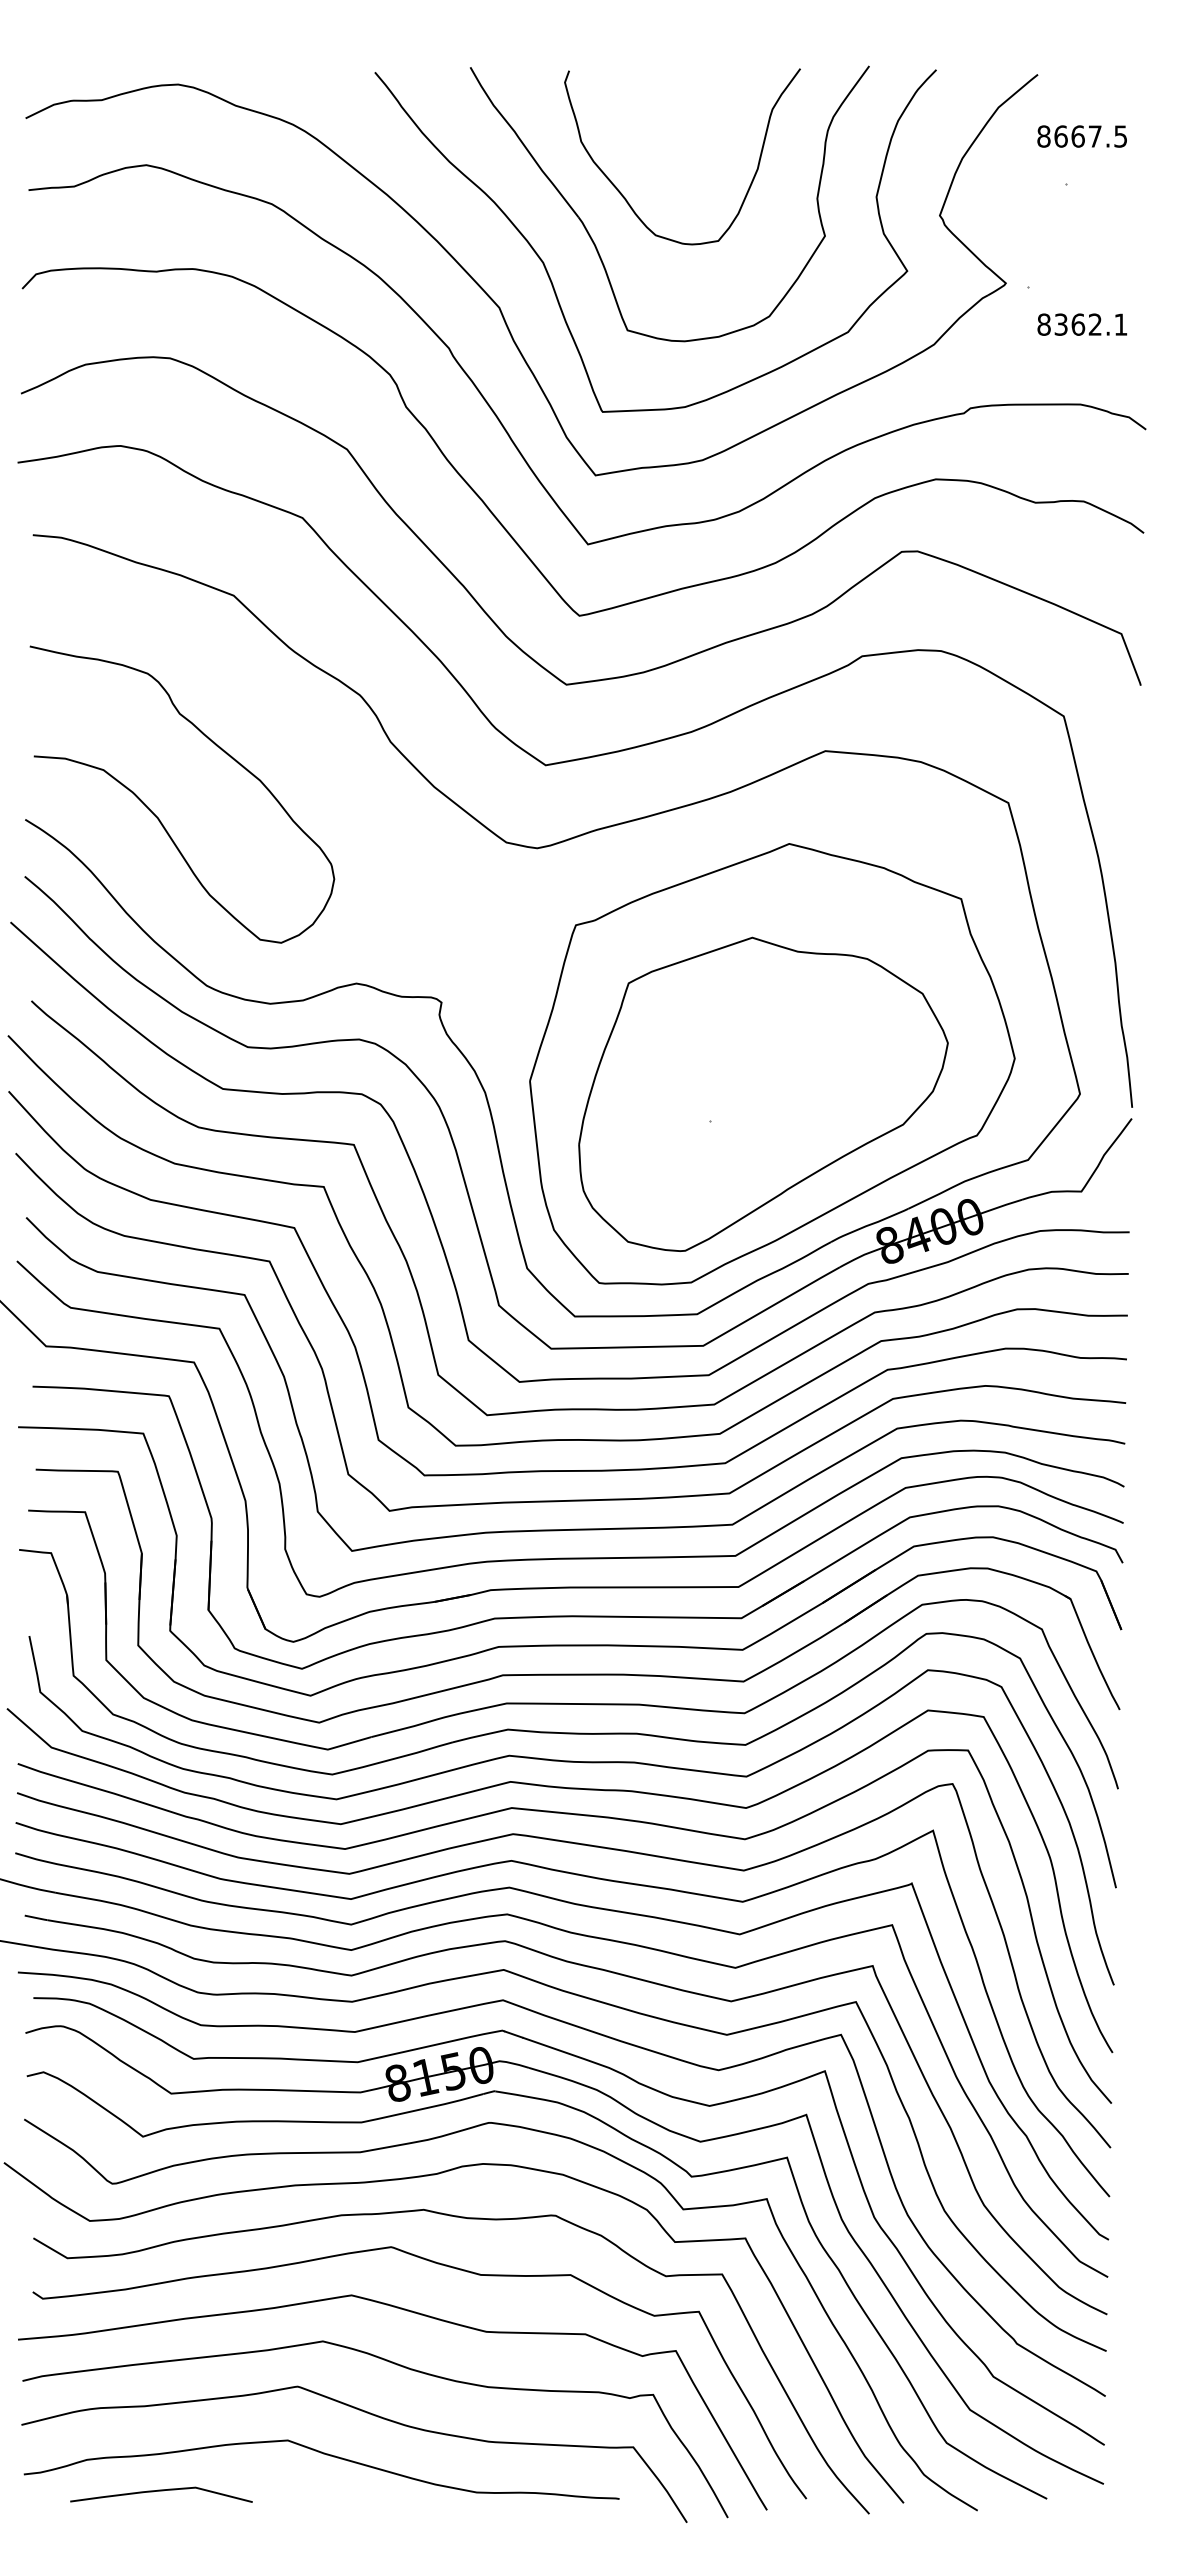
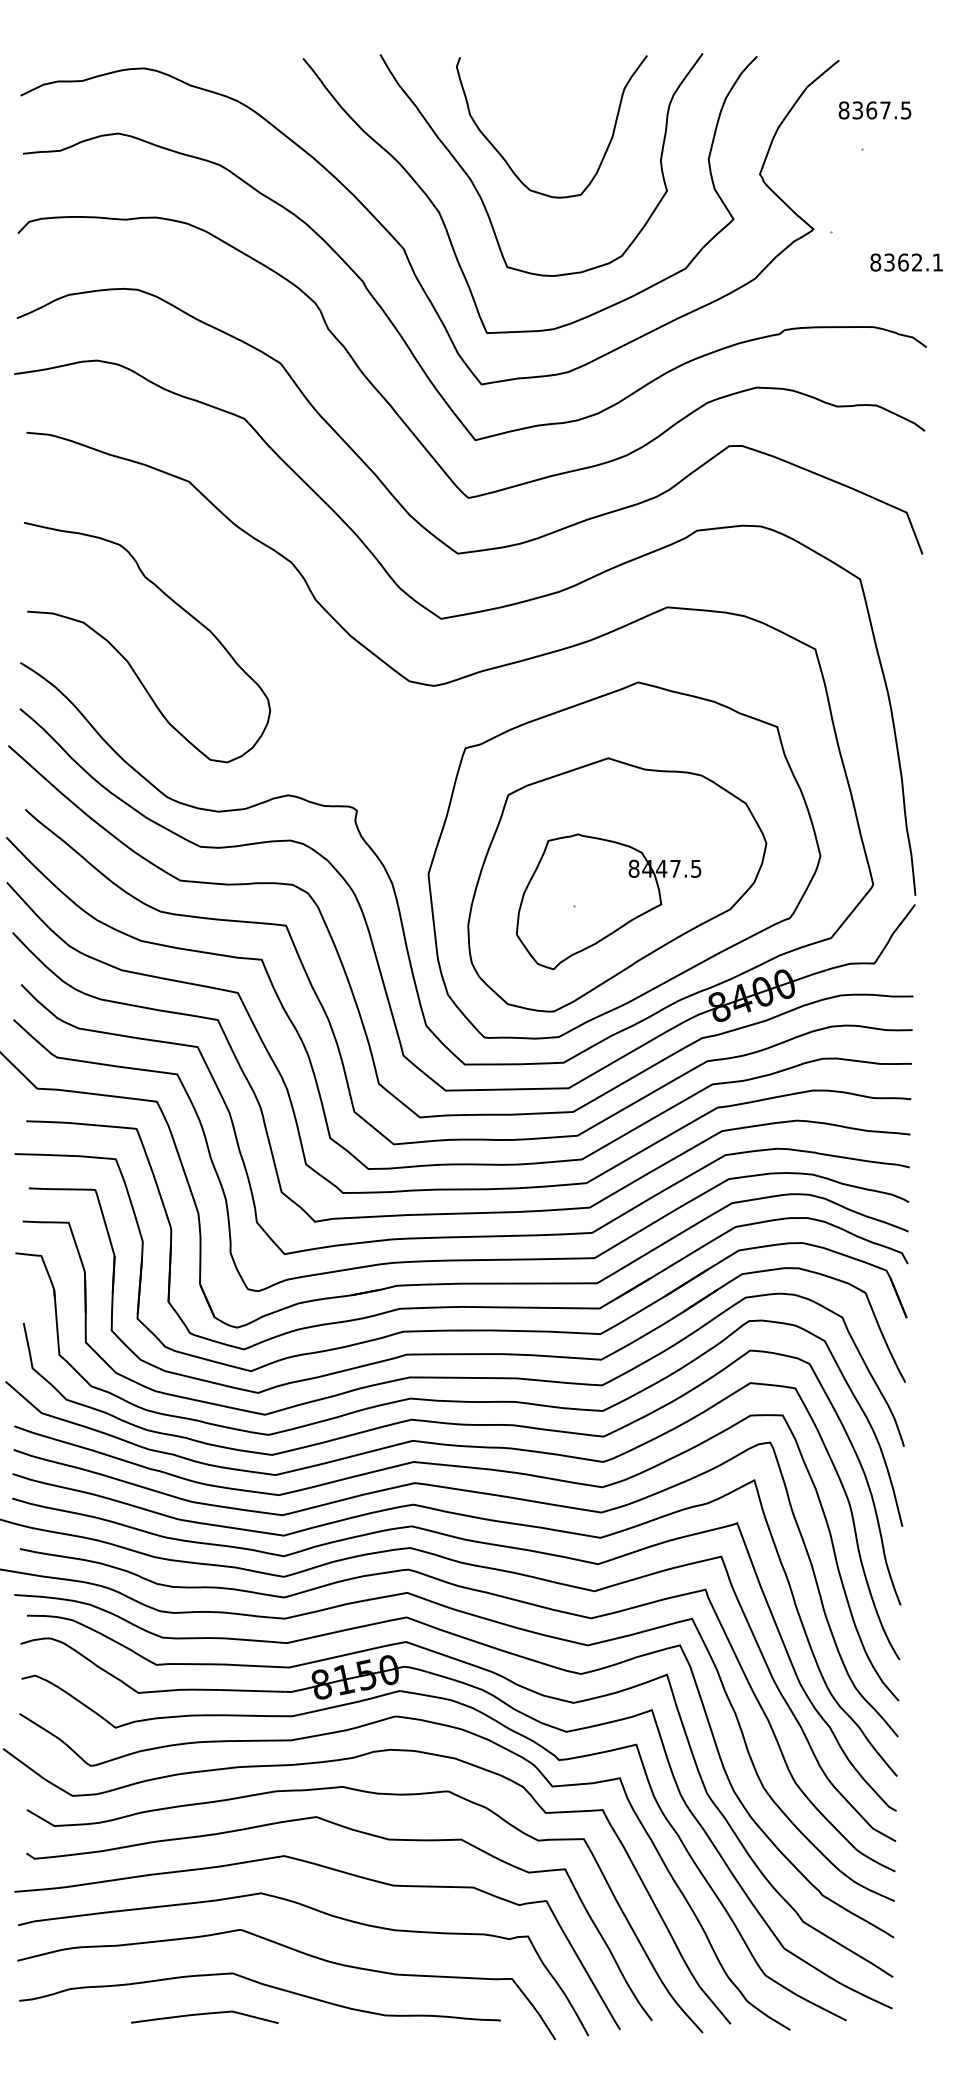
text: (1060, 136) -> (857, 110), 8667.5 -> 8367.5
text: (1081, 324) -> (905, 262), moved
part: (752, 1115) -> (608, 902), added
curve: (161, 2491) -> (204, 2014), moved

